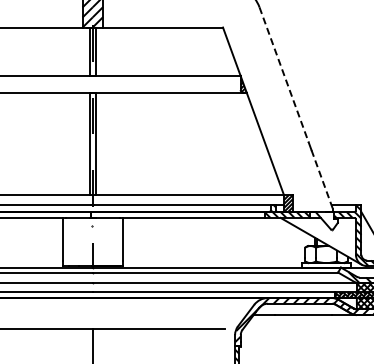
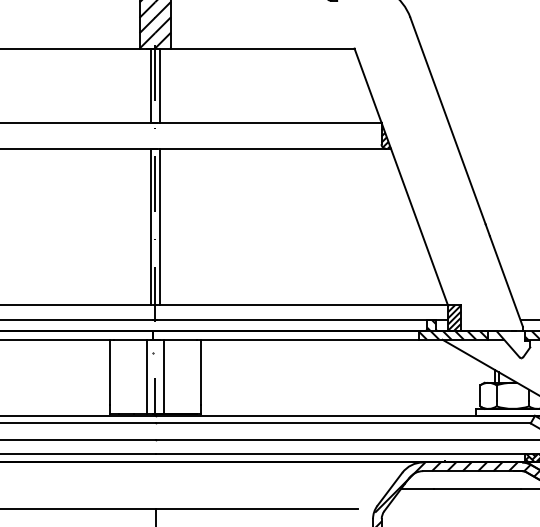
line: (284, 74) -> (448, 120), dashed -> solid
line: (322, 180) -> (506, 282), dashed -> solid
line: (87, 241) -> (147, 375), added
line: (98, 241) -> (164, 375), added

